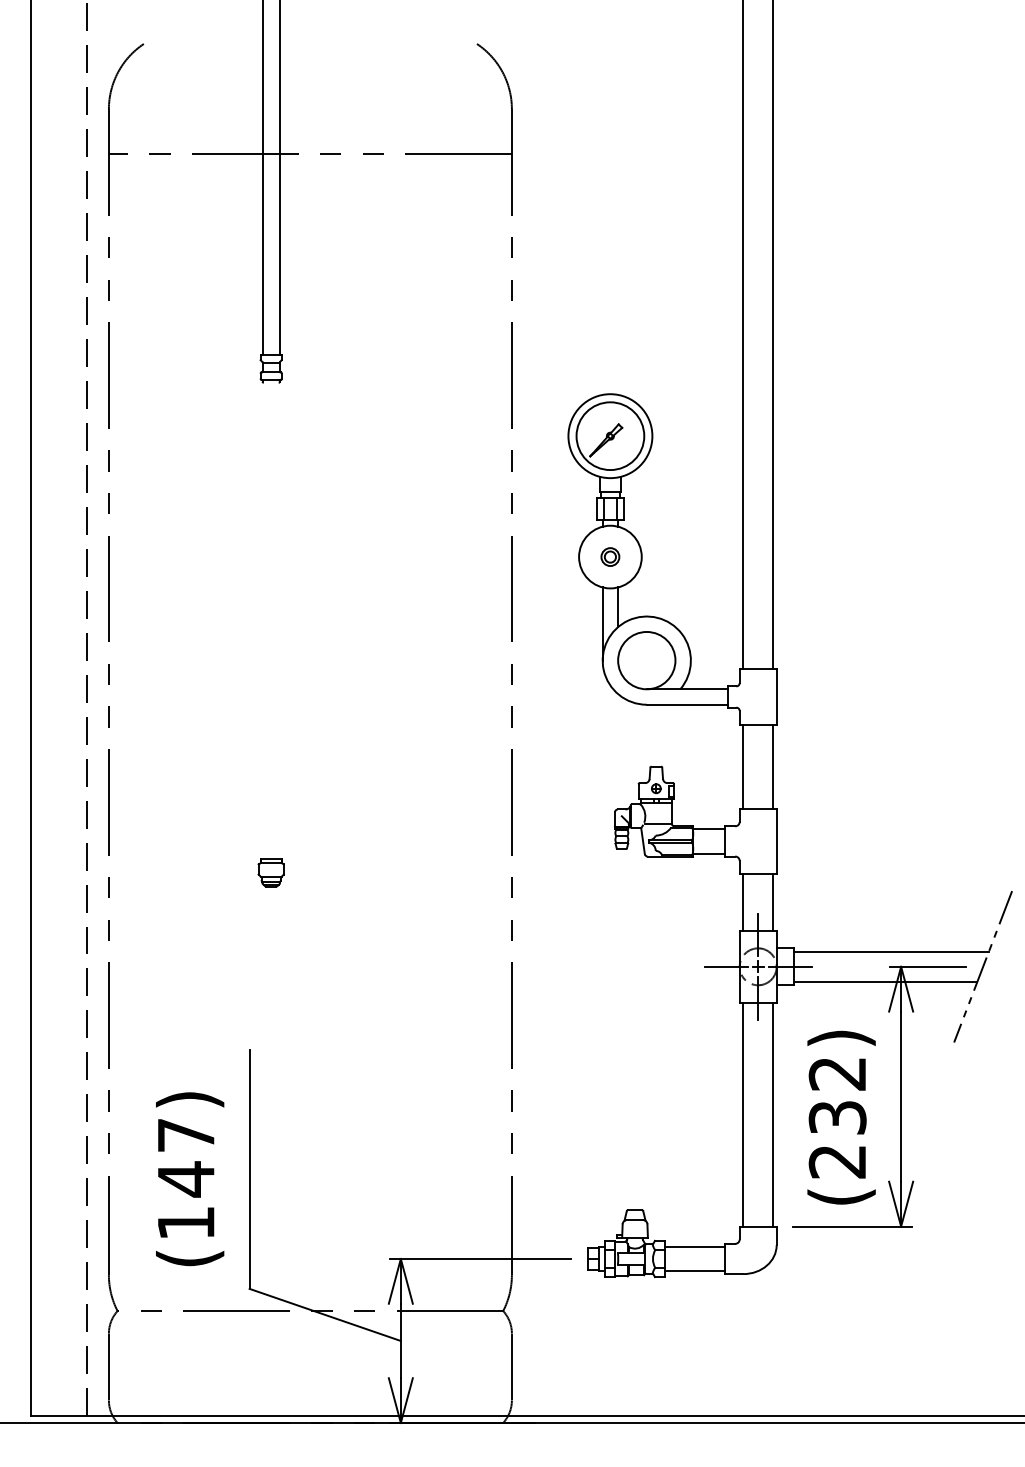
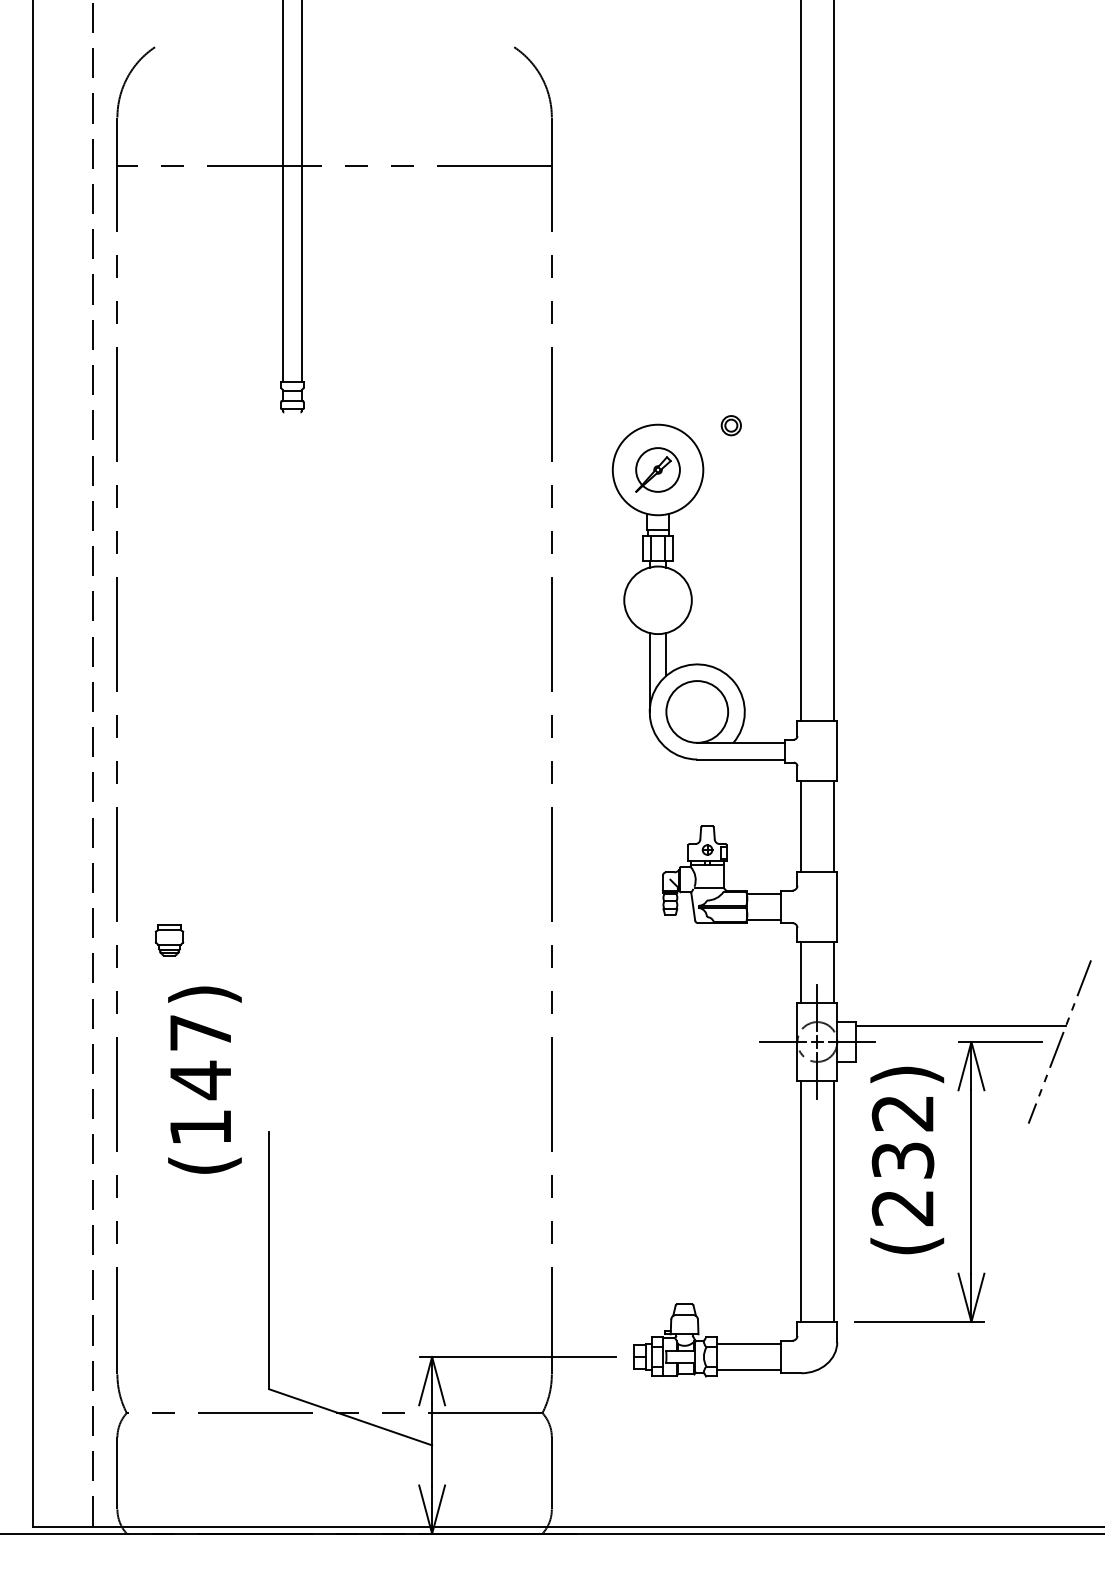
circle: (610, 436) -> (658, 470), size x0.6
part: (610, 556) -> (731, 425), moved
part: (270, 872) -> (168, 940), moved
line: (885, 982) -> (954, 1058), removed
text: (841, 1117) -> (907, 1160), moved
text: (190, 1179) -> (205, 1080), moved

